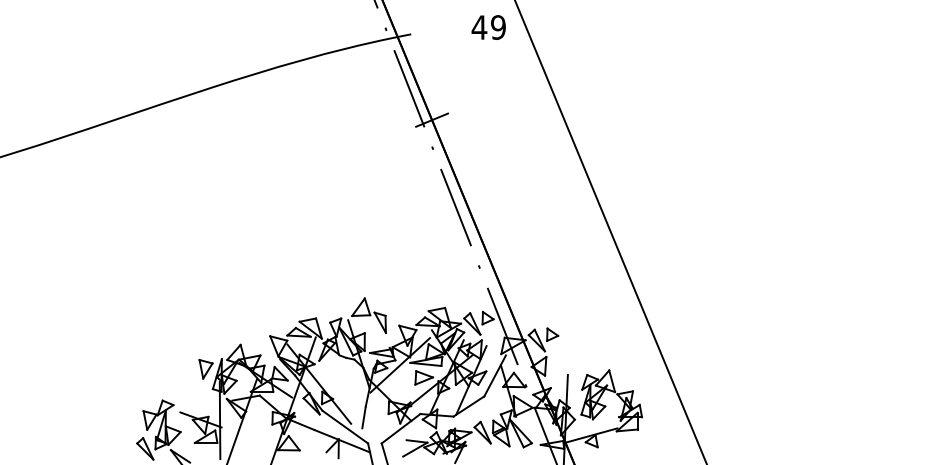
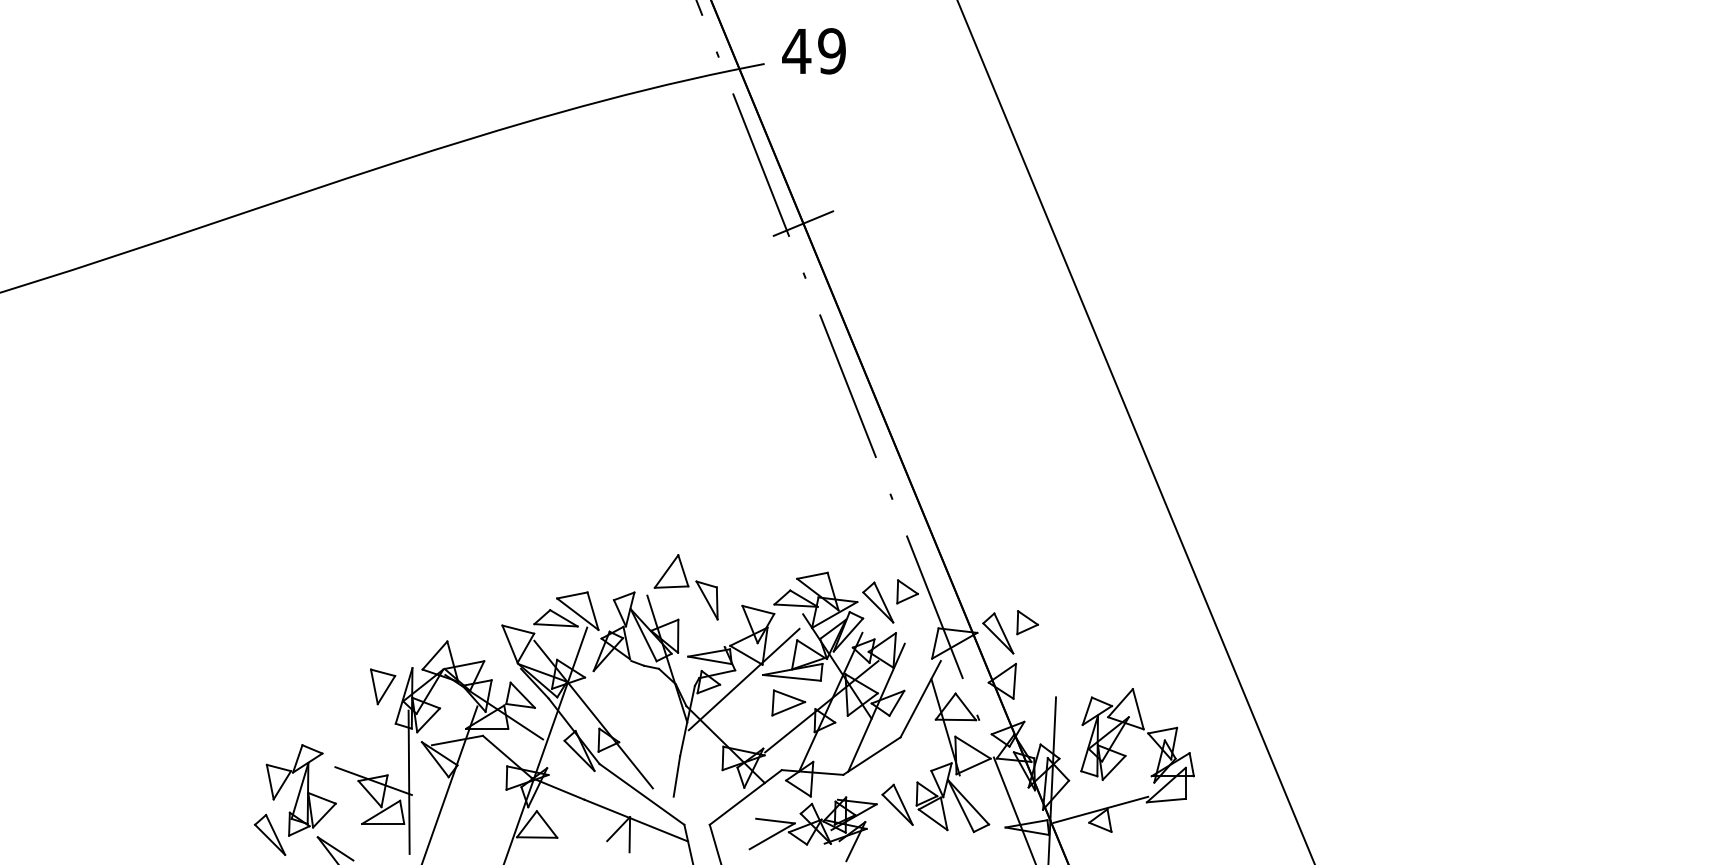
text: (488, 27) -> (813, 51), moved

